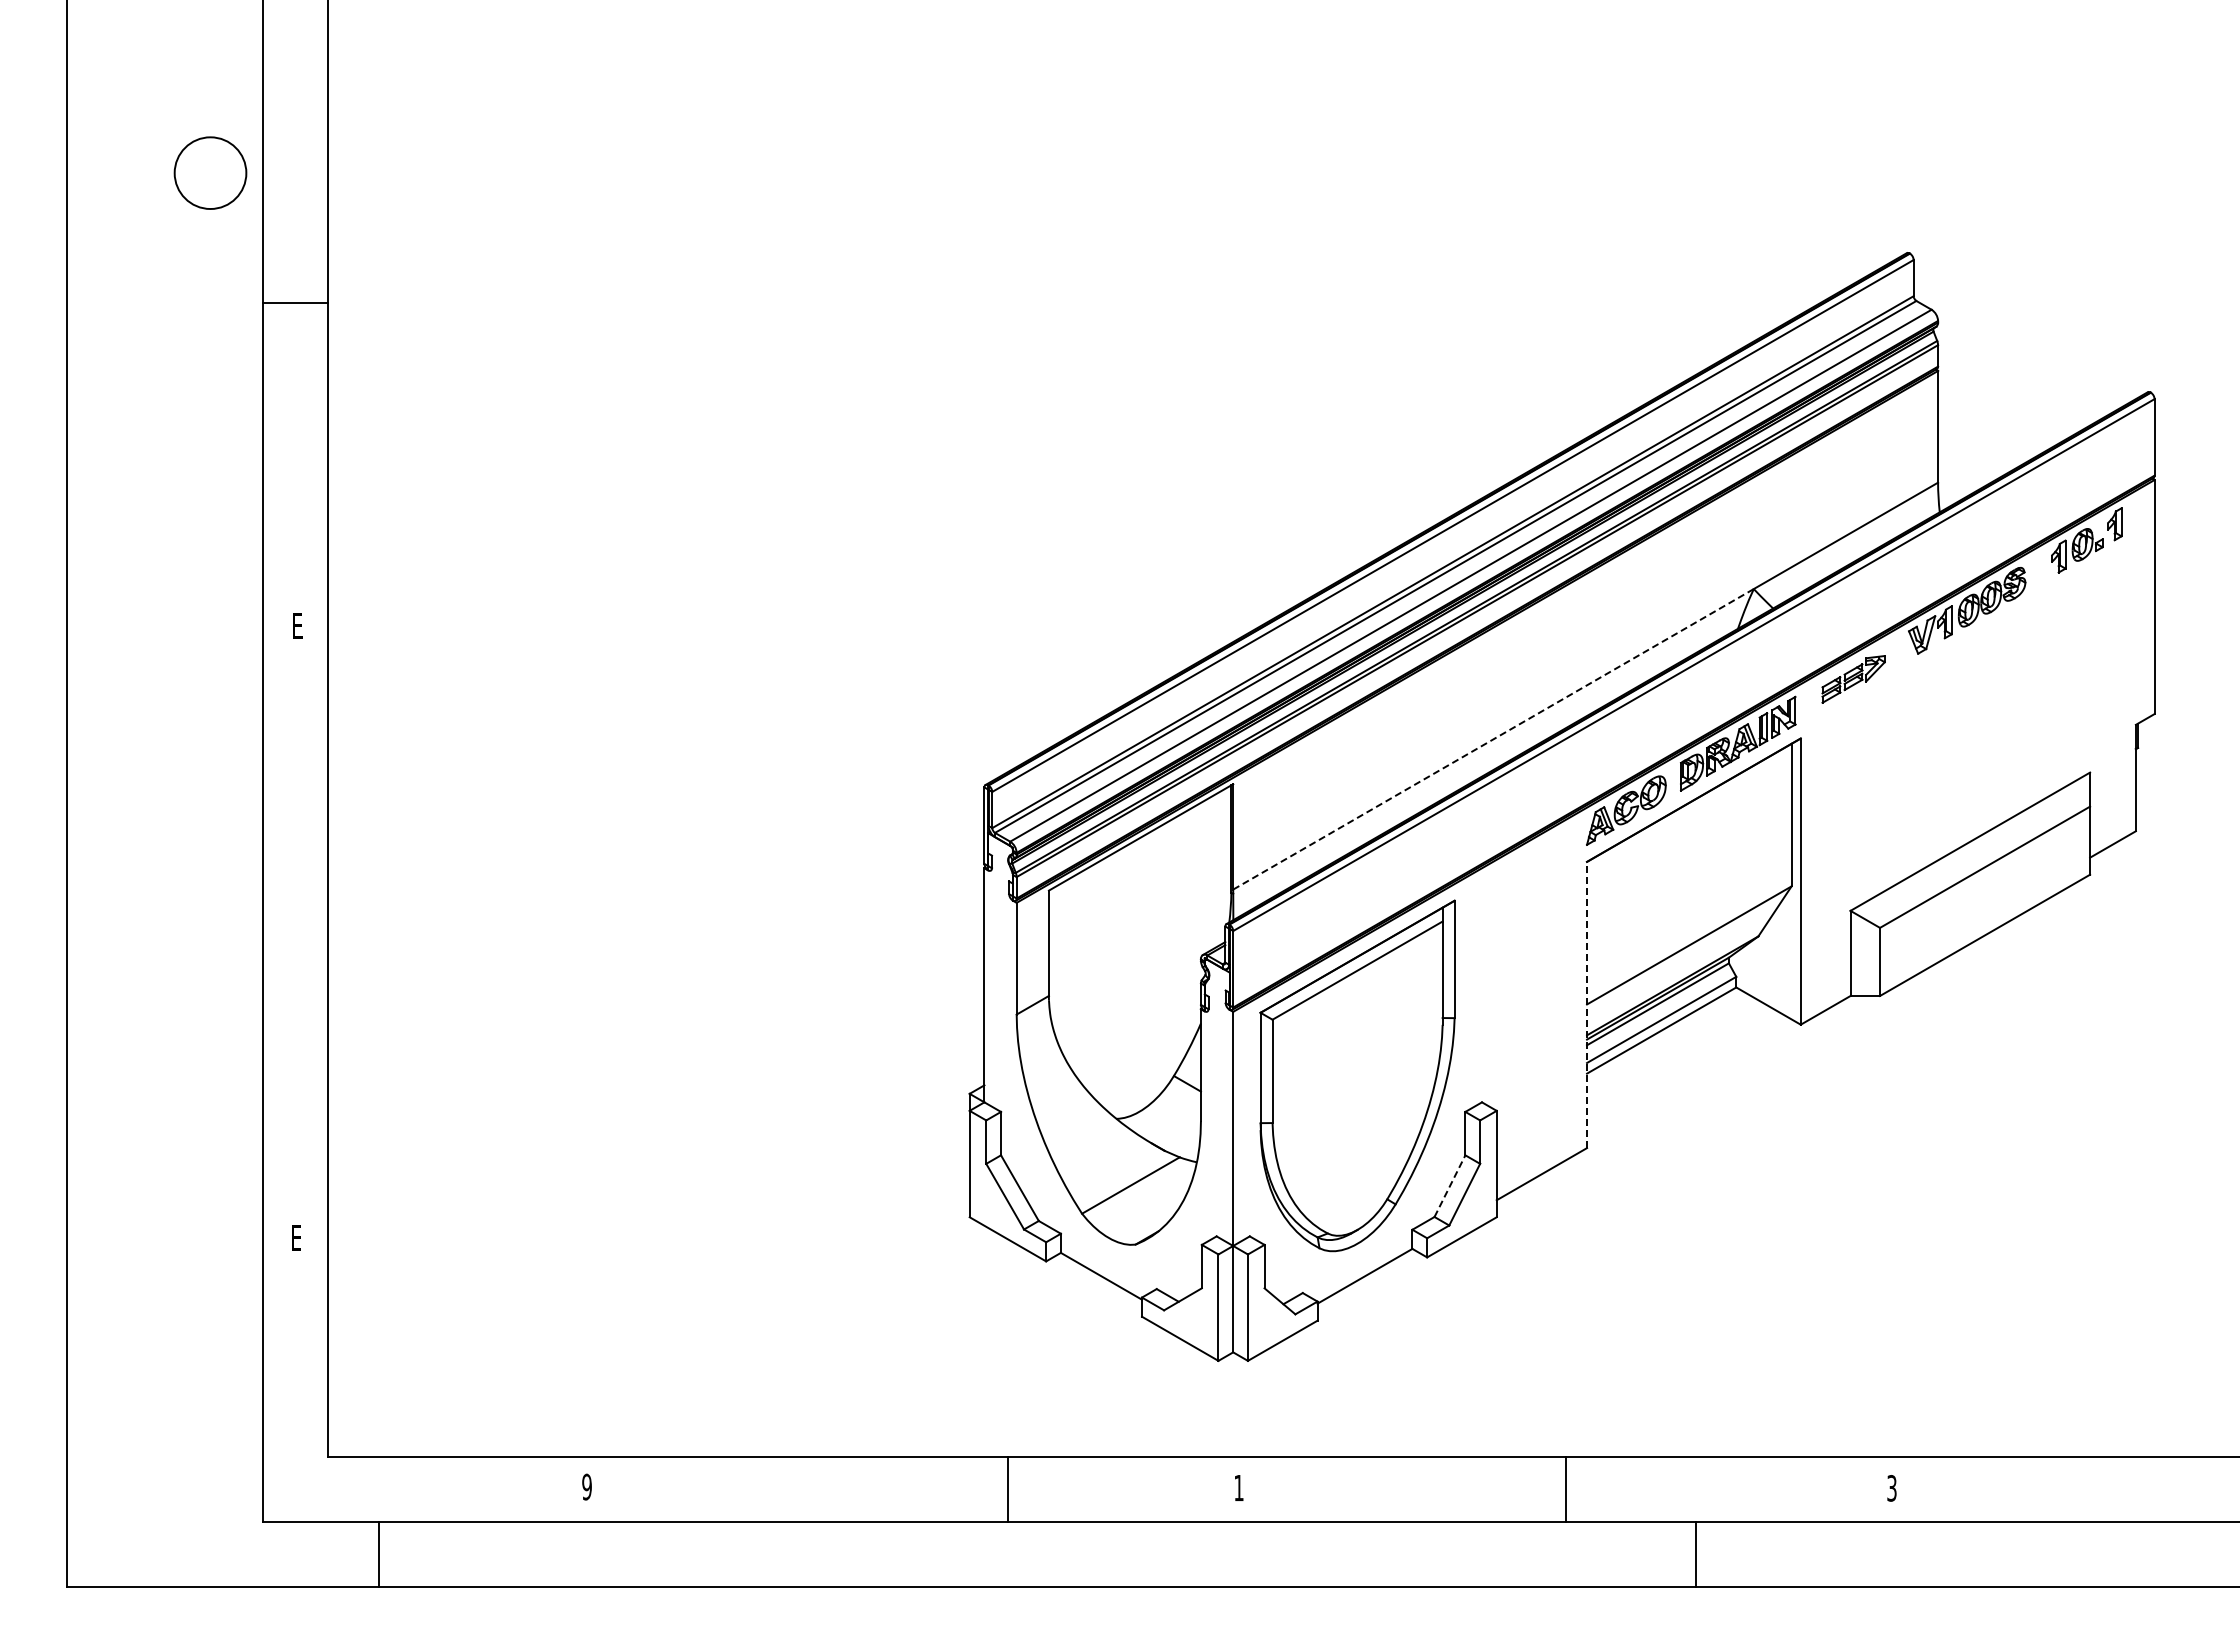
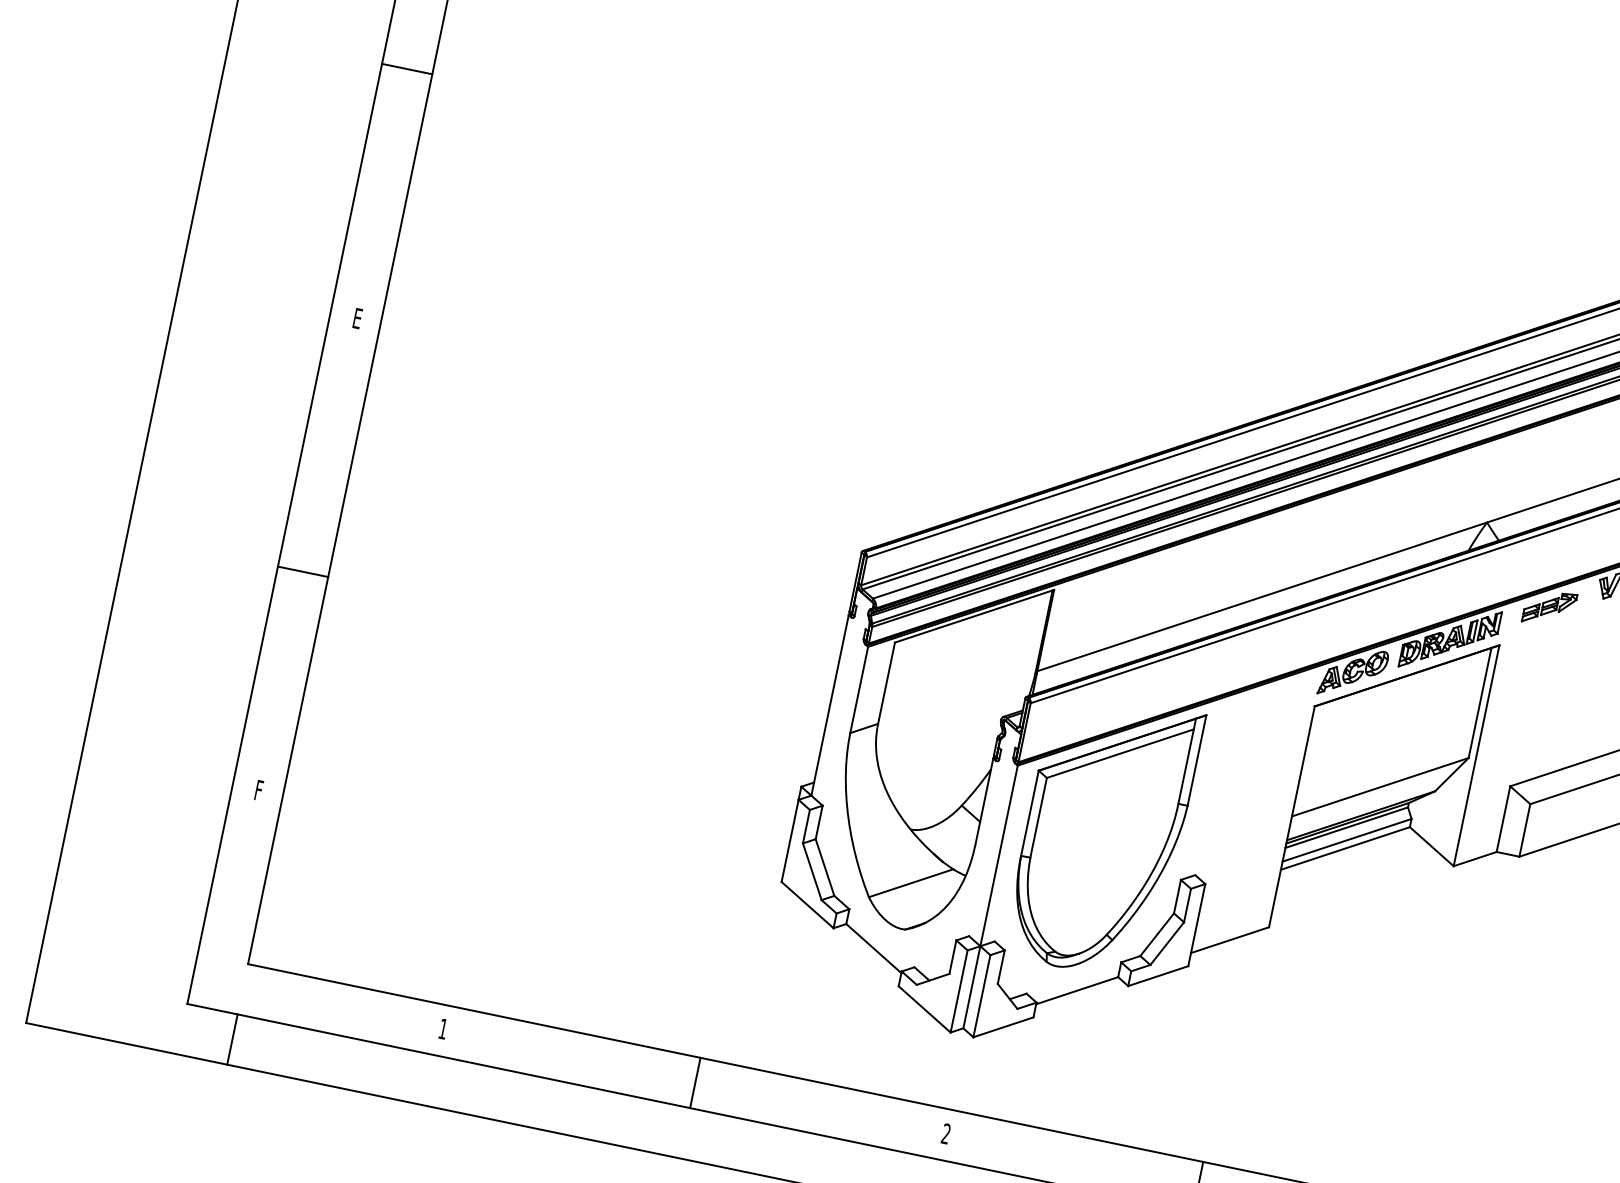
line: (1493, 739) -> (1262, 597), dashed -> solid
line: (294, 954) -> (302, 571), added
line: (1587, 1004) -> (1292, 816), dashed -> solid
line: (1450, 1185) -> (1157, 934), dashed -> solid
text: (296, 1237) -> (258, 790), E -> F
text: (586, 1486) -> (442, 1028), 9 -> 1
text: (1238, 1487) -> (945, 1133), 1 -> 2
line: (1008, 1488) -> (695, 1082), moved
line: (378, 1553) -> (232, 1038), moved

